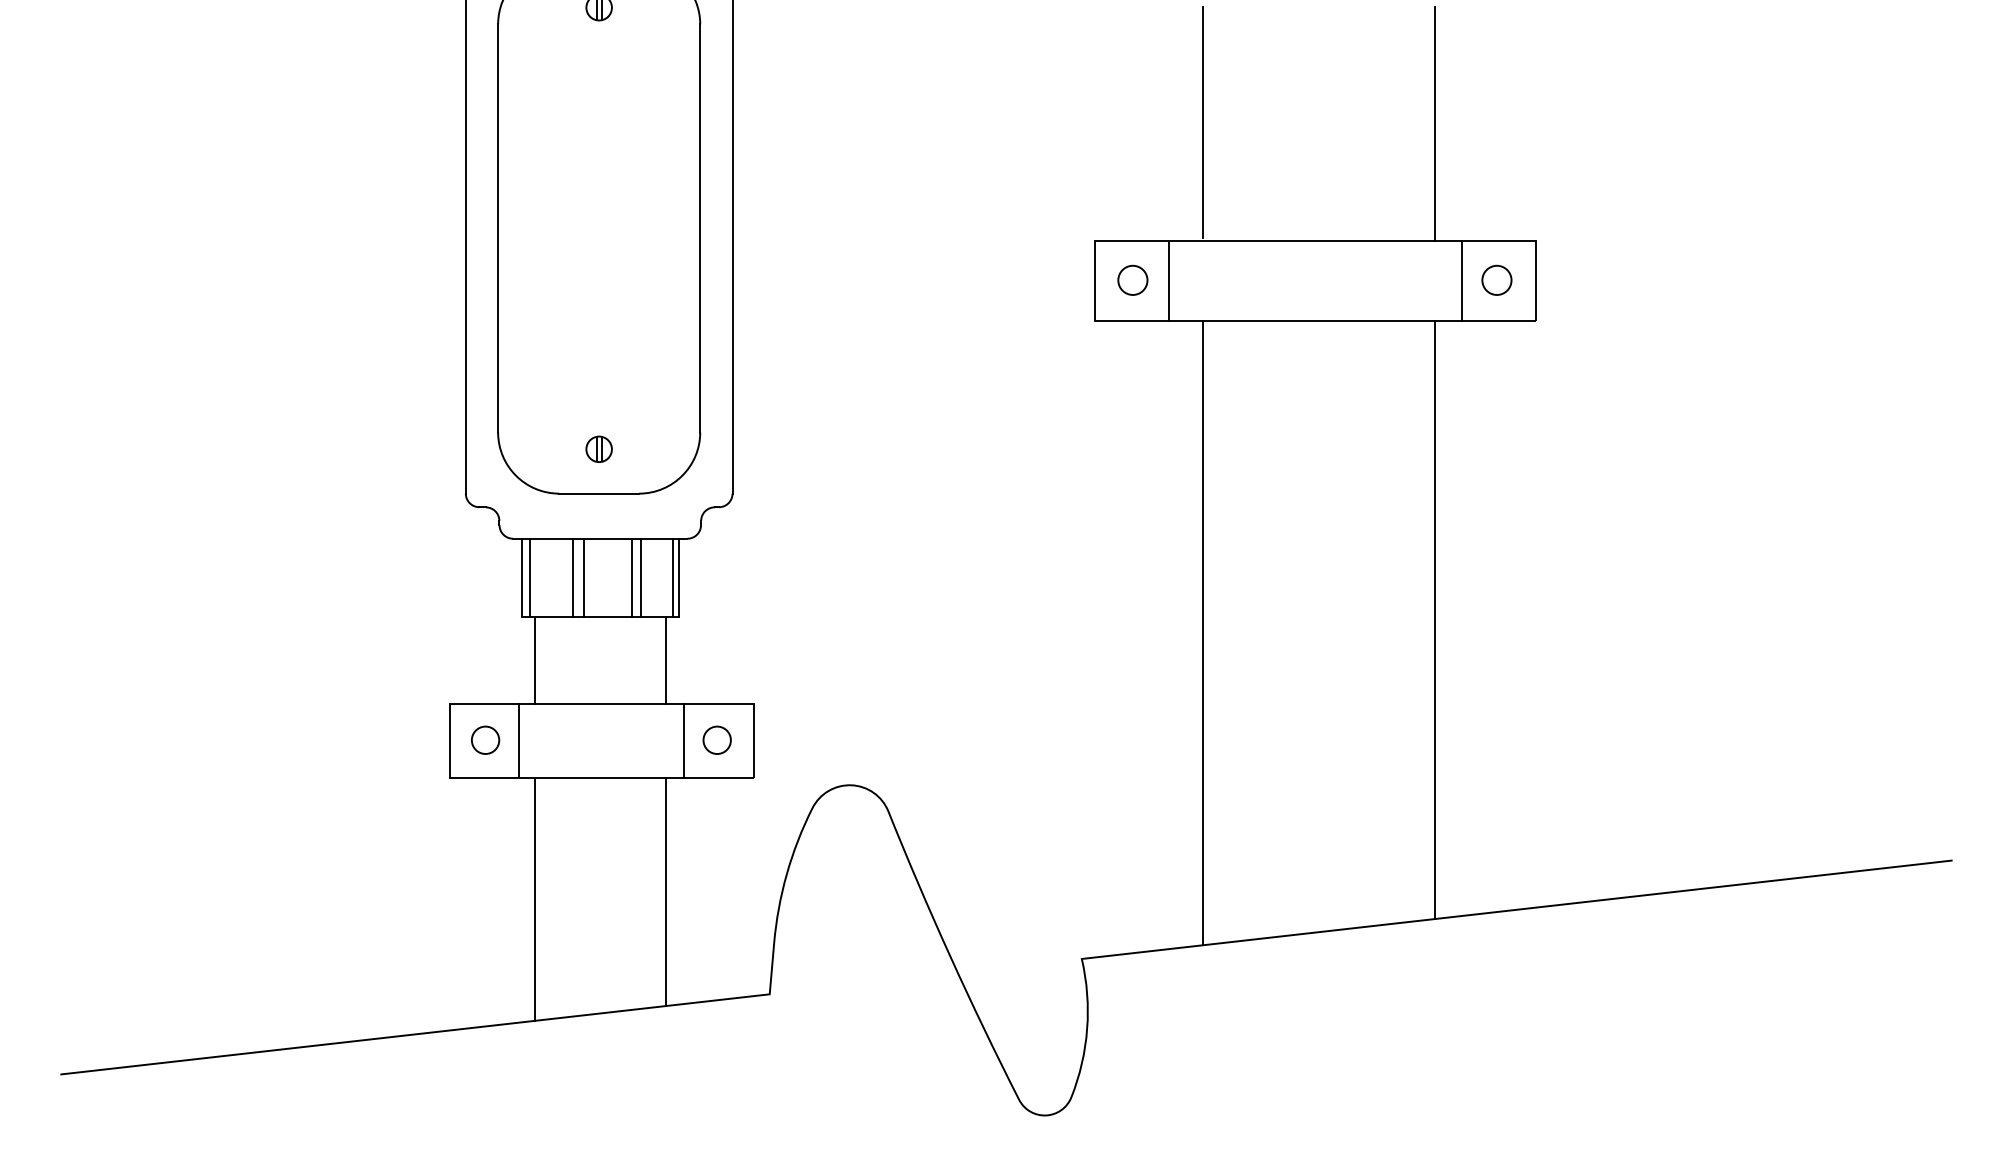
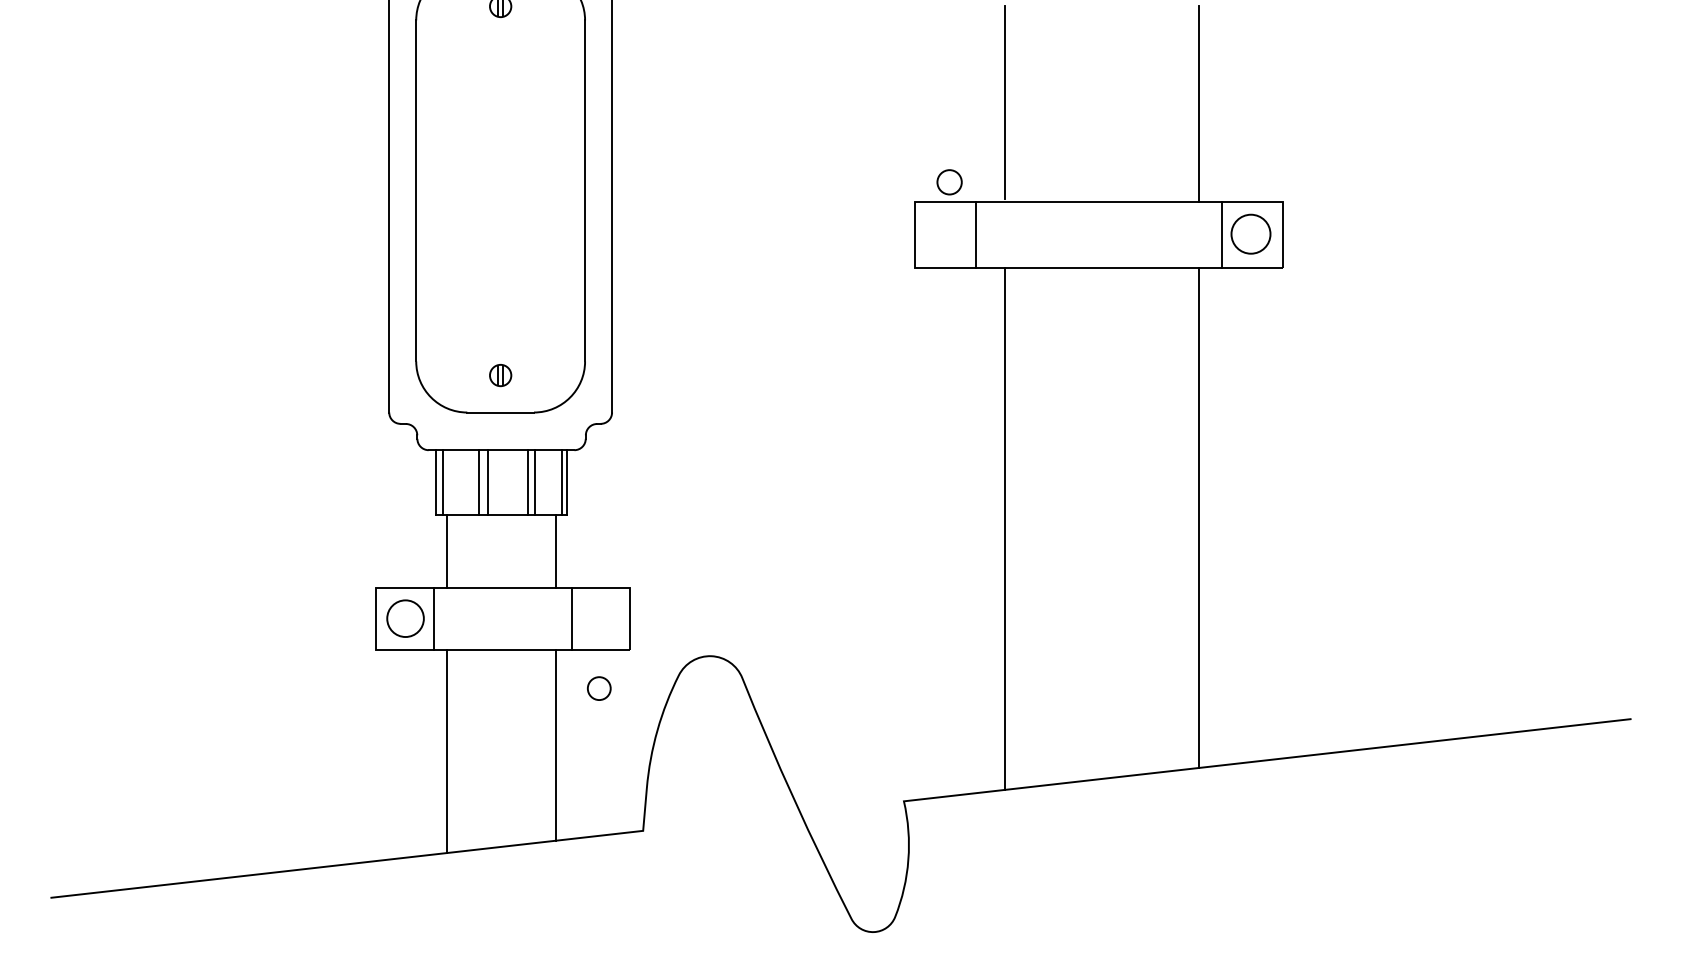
circle: (1132, 280) -> (949, 182), moved
circle: (1496, 280) -> (1250, 234), size x1.6
circle: (485, 740) -> (405, 618), size x1.6
circle: (717, 740) -> (599, 688), moved

